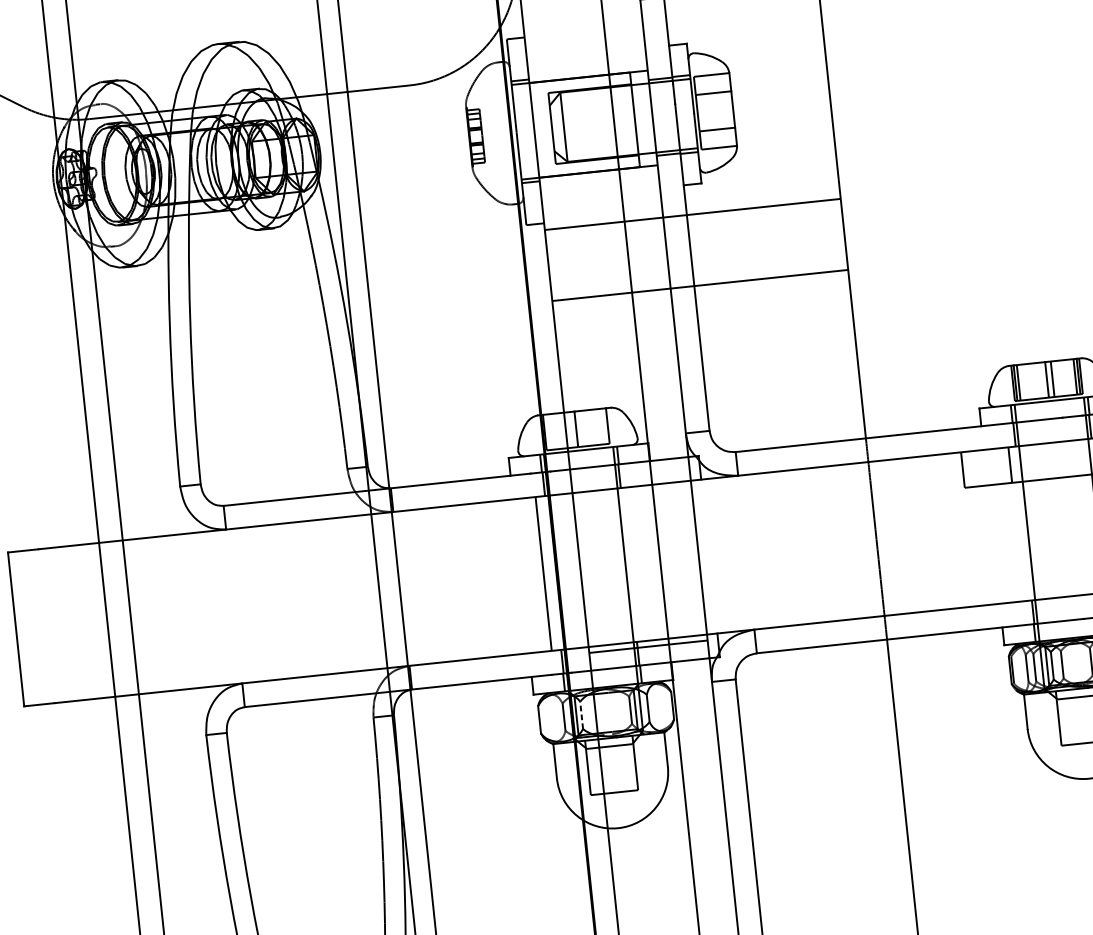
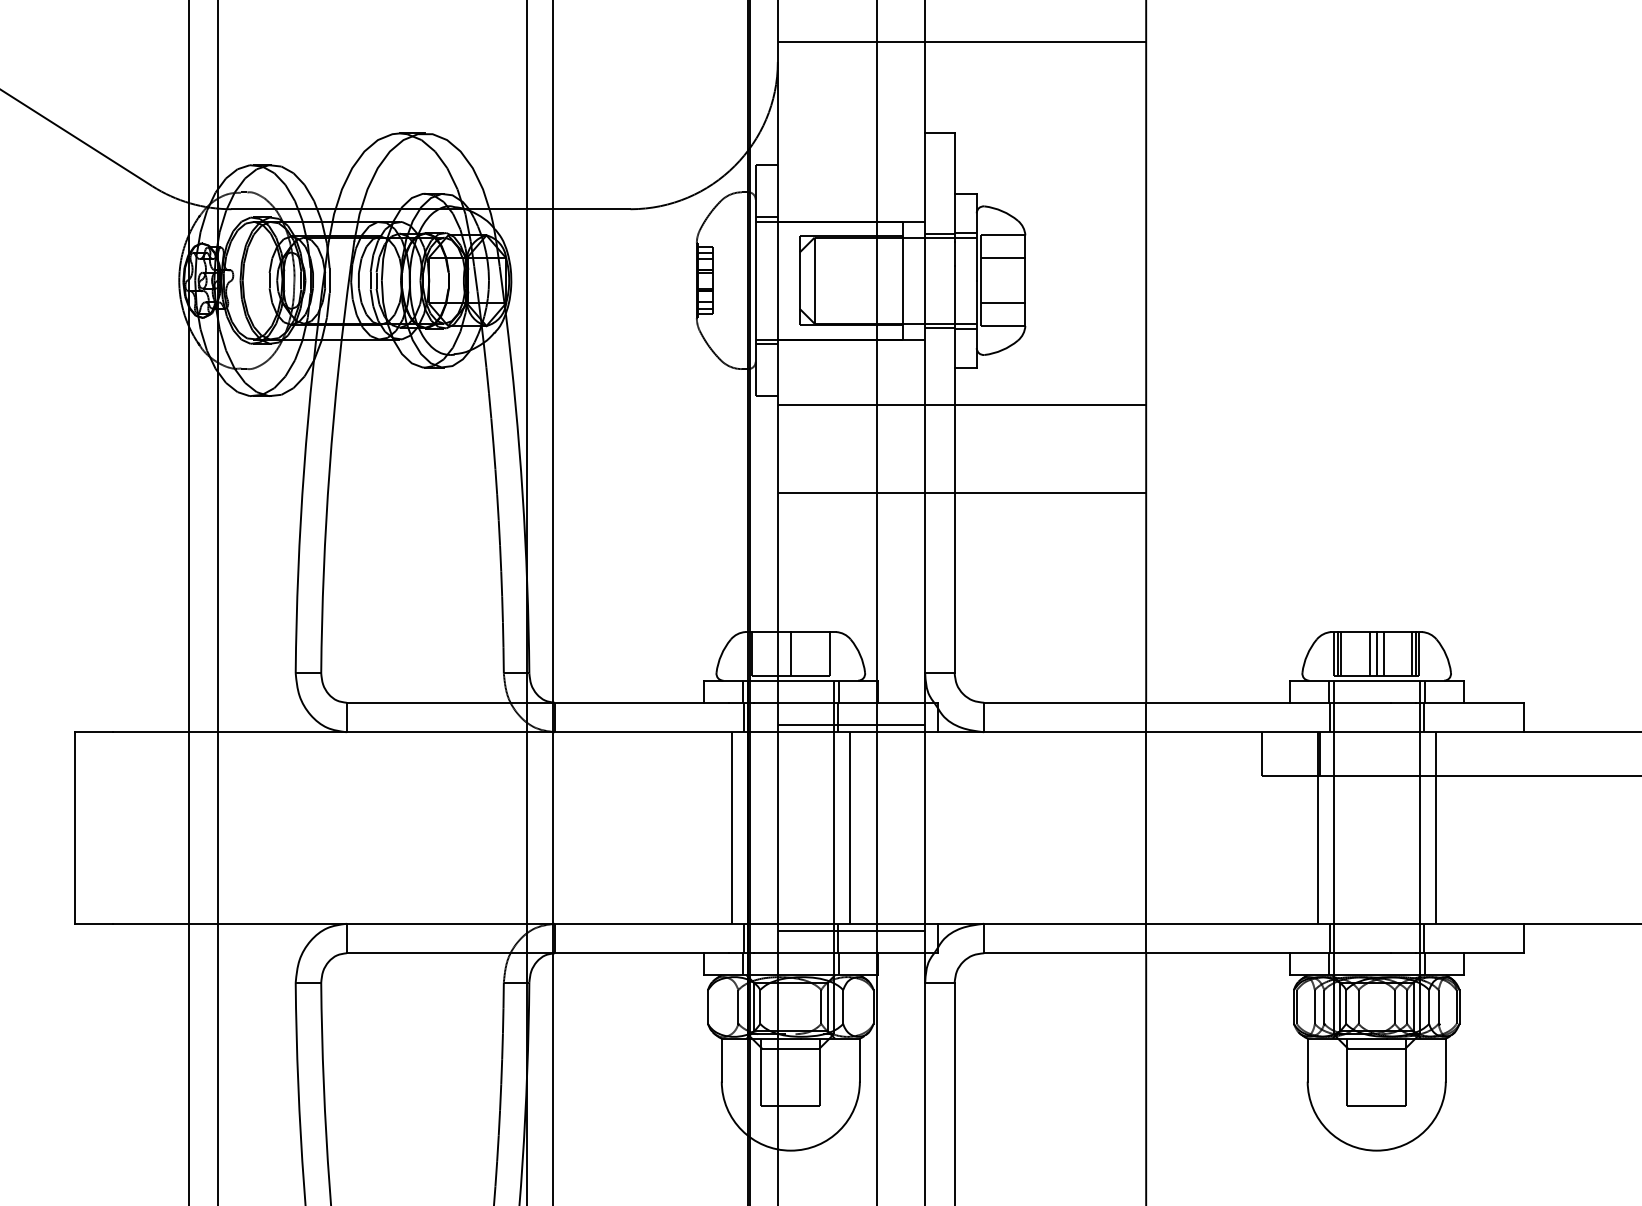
line: (1041, 380) -> (1369, 654), added
line: (631, 480) -> (851, 724), added
line: (1014, 524) -> (1317, 827), added
line: (638, 563) -> (849, 827), added
line: (581, 715) -> (760, 1007), dashed -> solid

